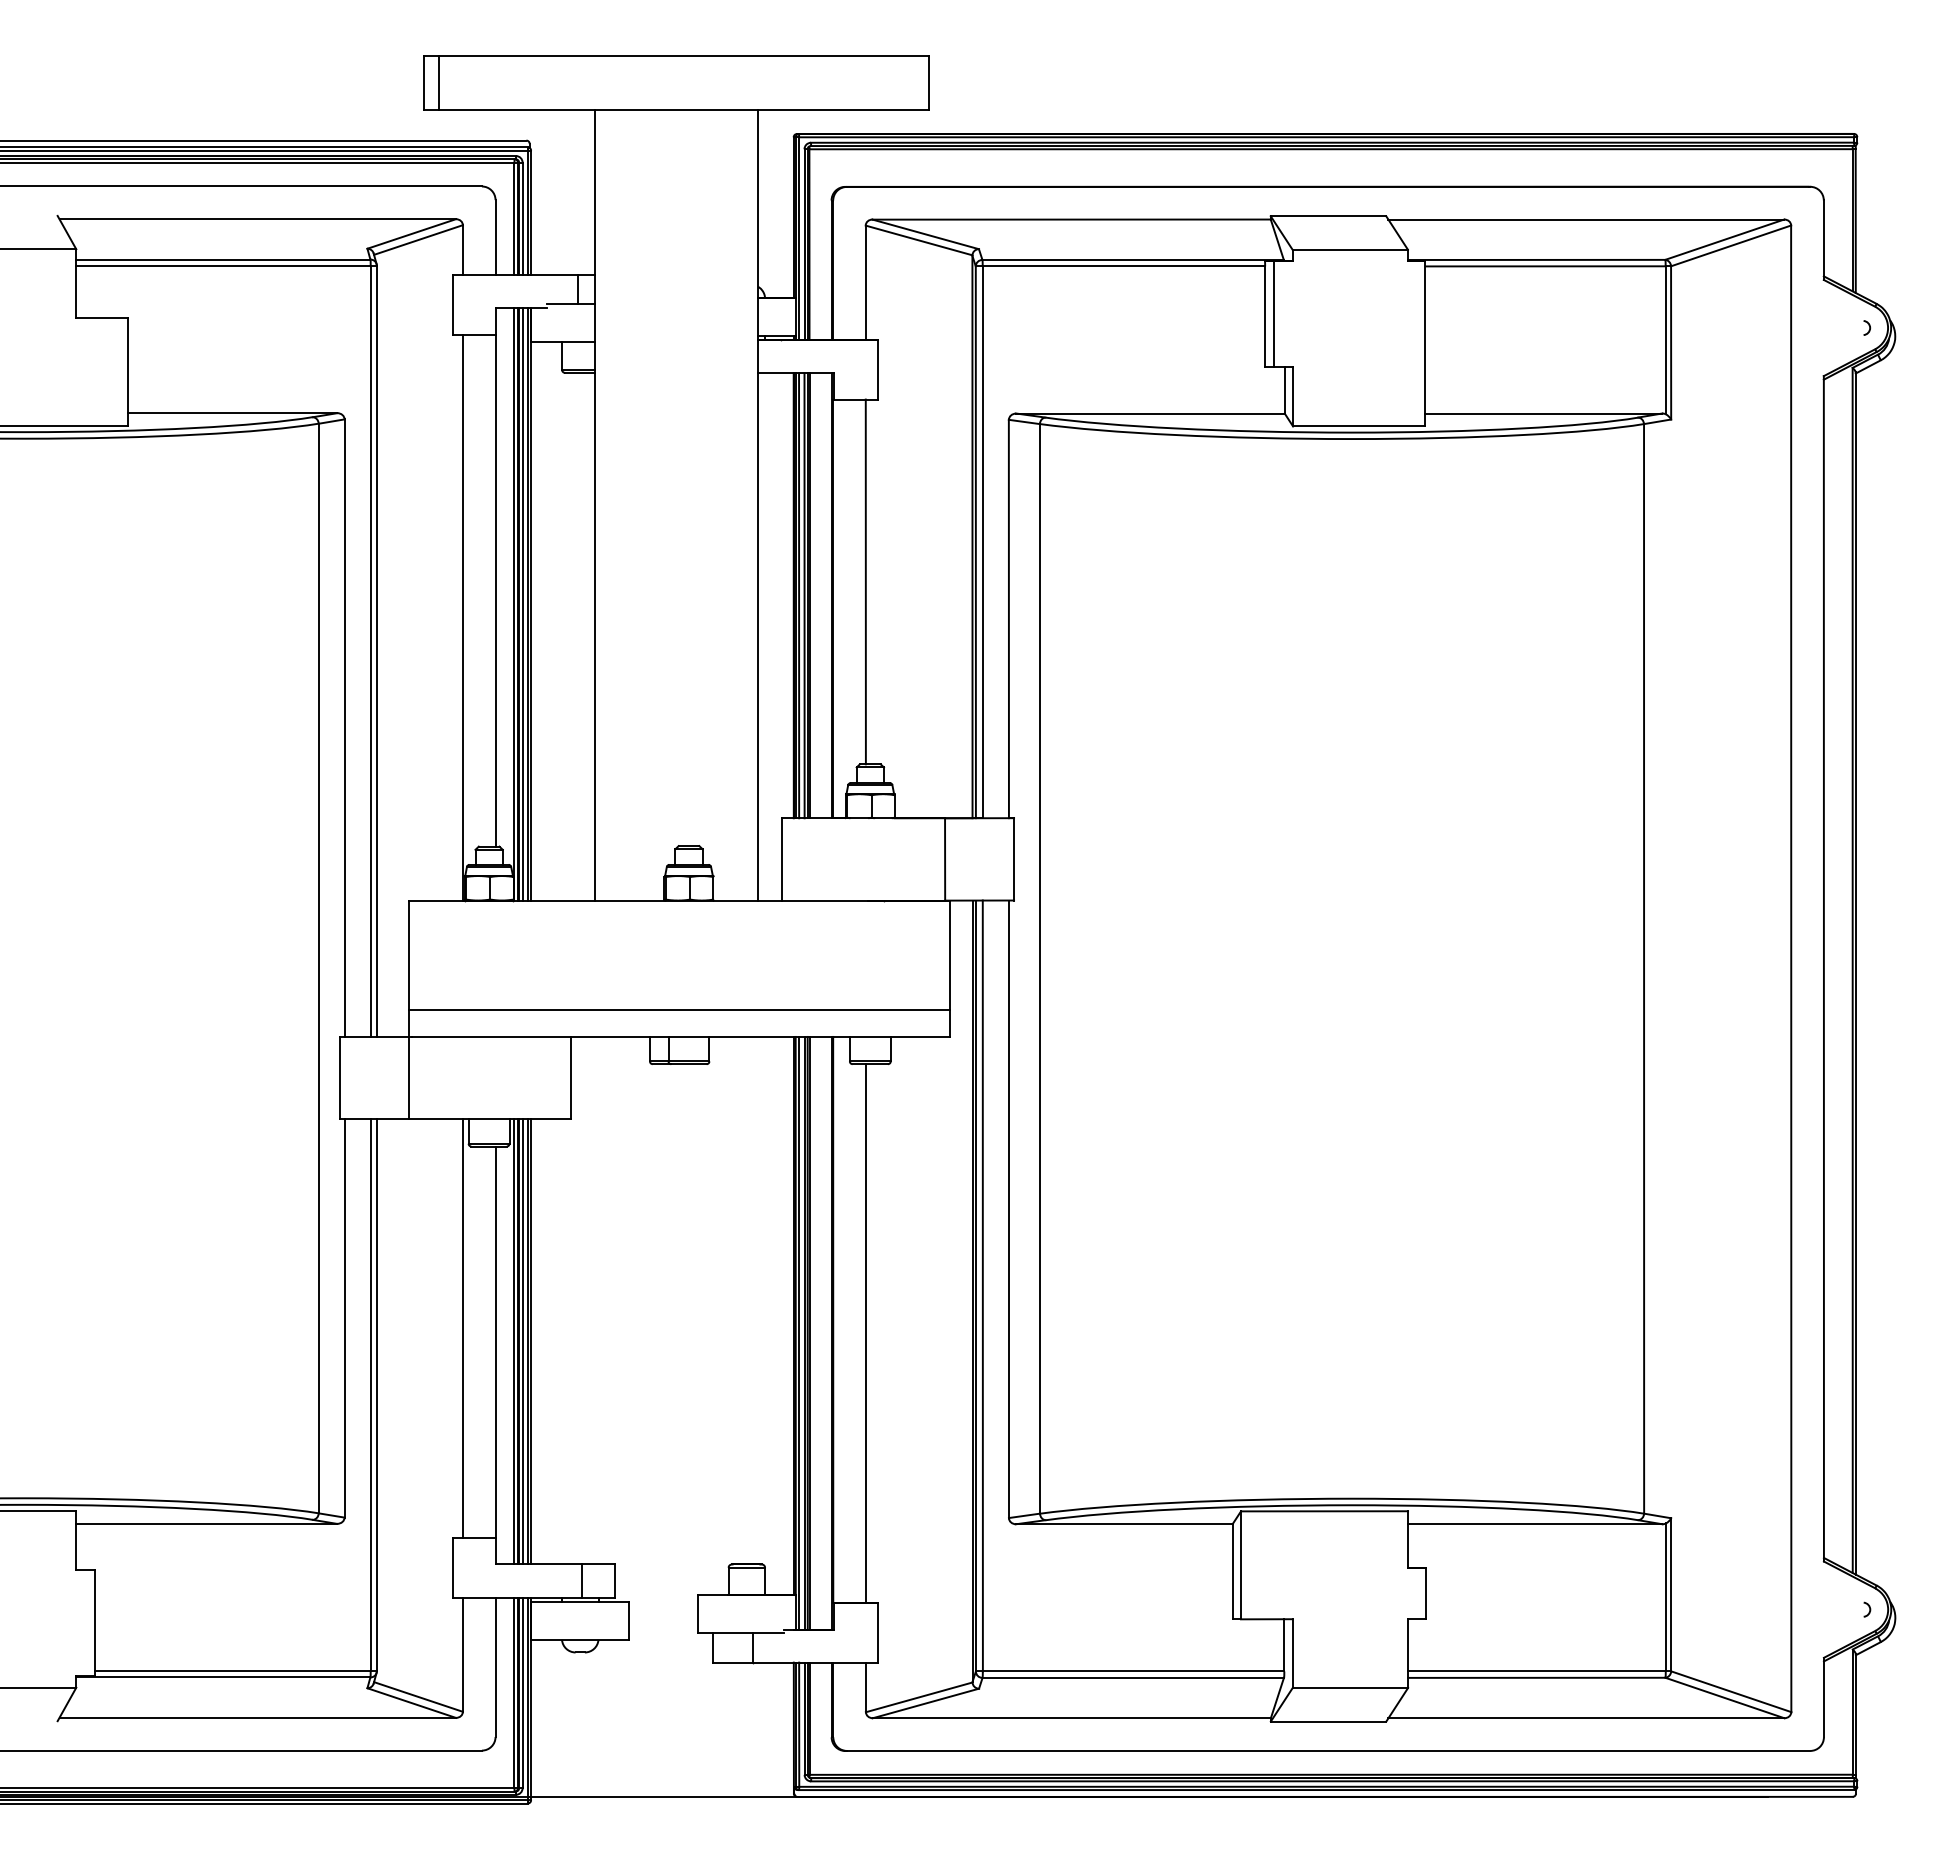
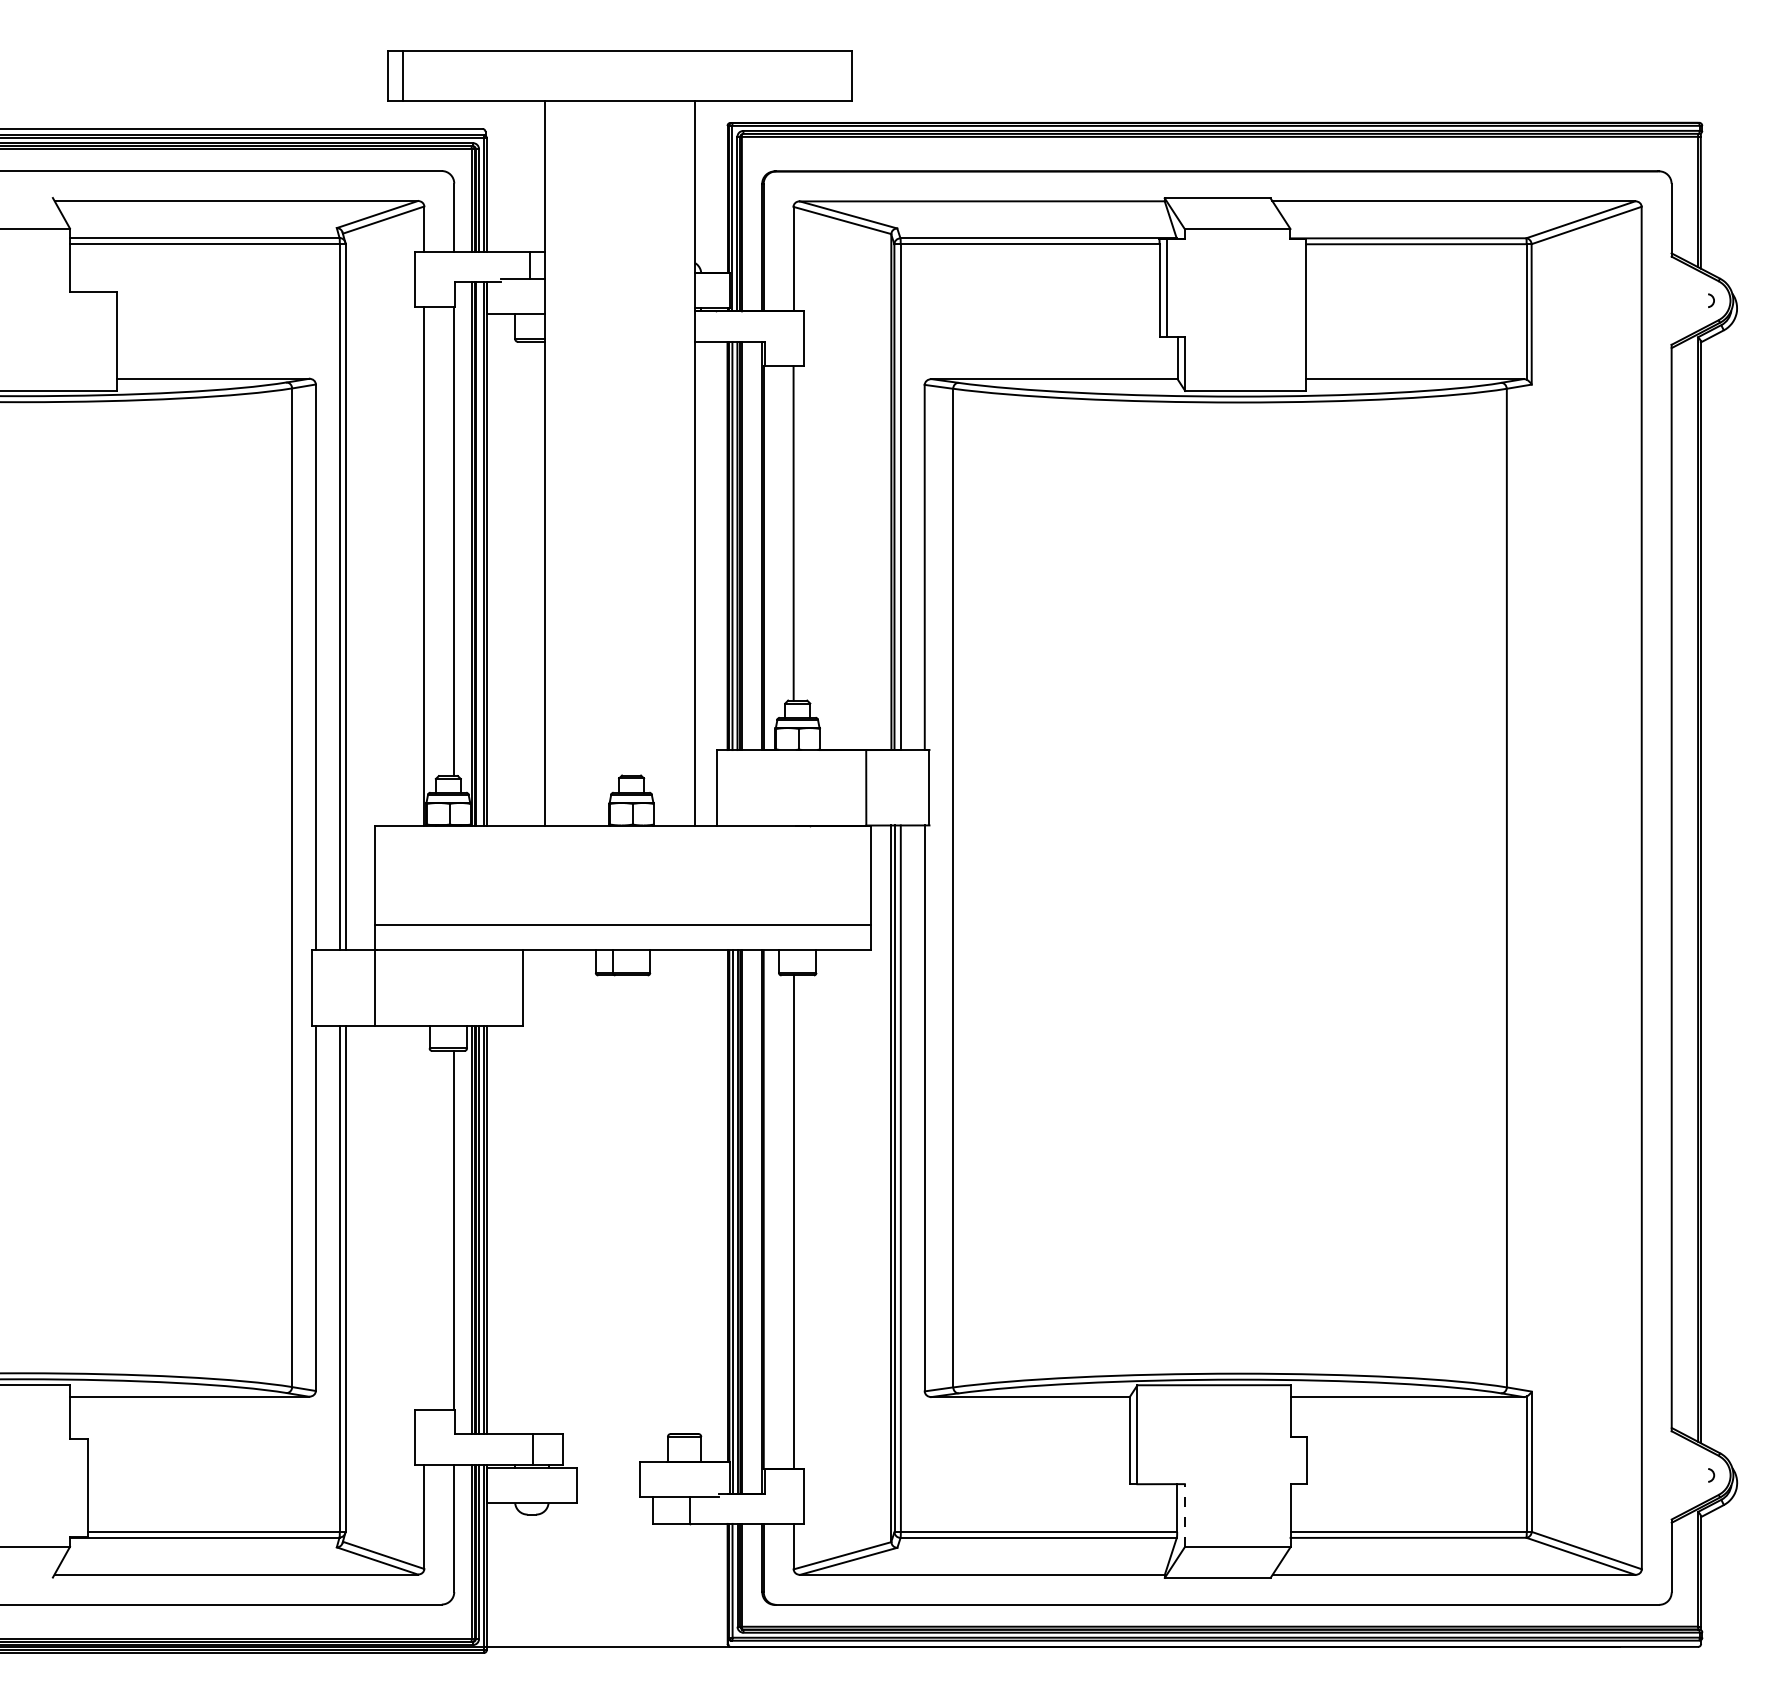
line: (522, 603) -> (478, 553), removed
line: (462, 1328) -> (423, 1217), removed
line: (1292, 1653) -> (1184, 1515), solid -> dashed

